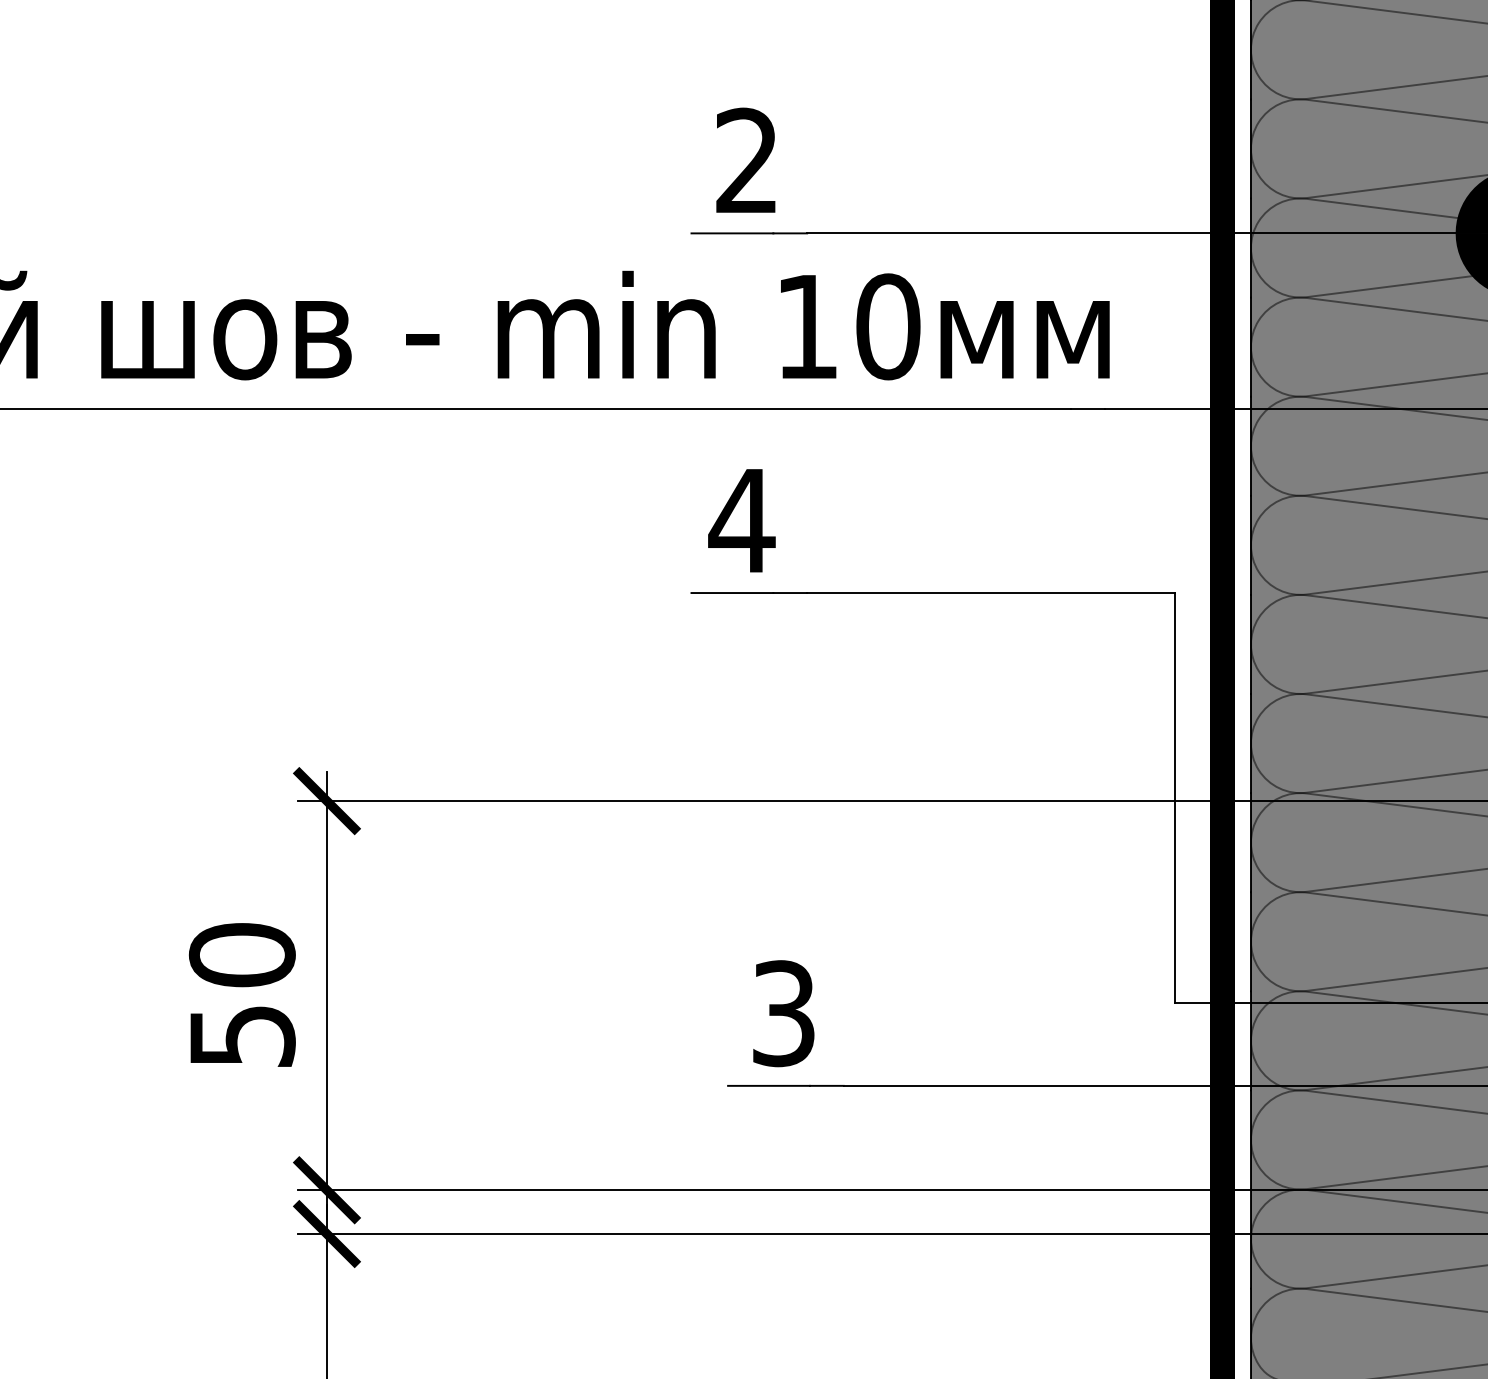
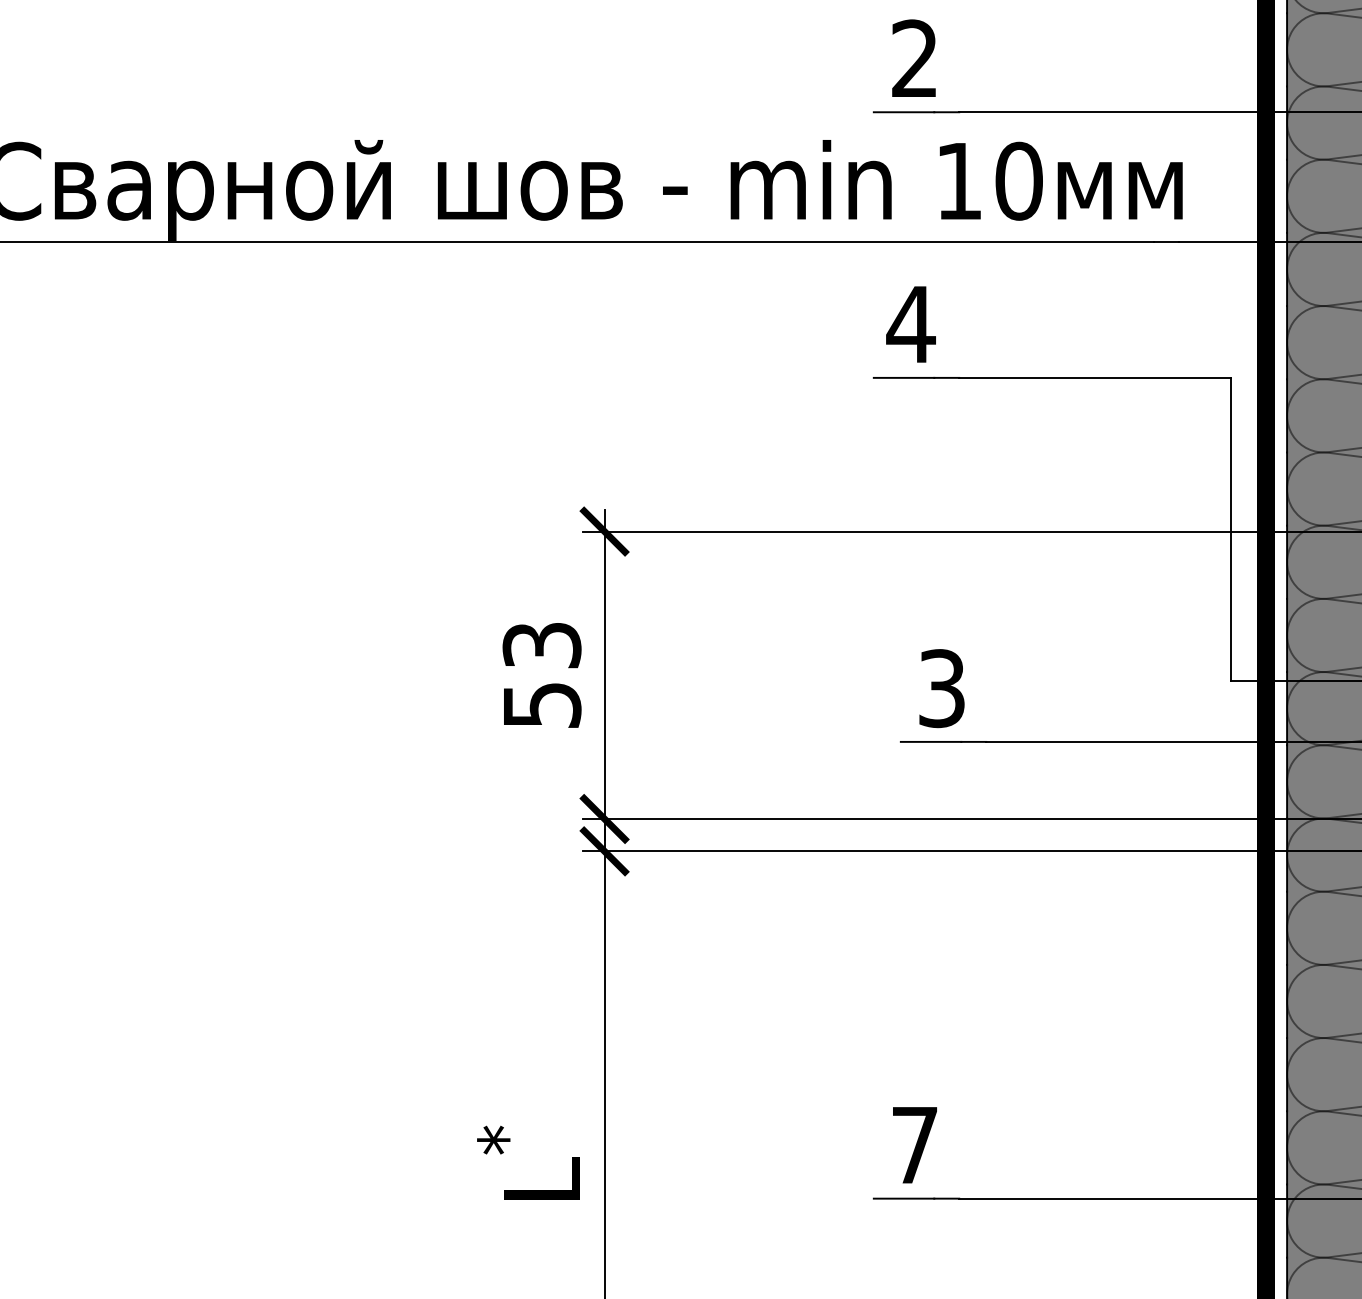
text: (241, 953) -> (541, 644), 50 -> 53

